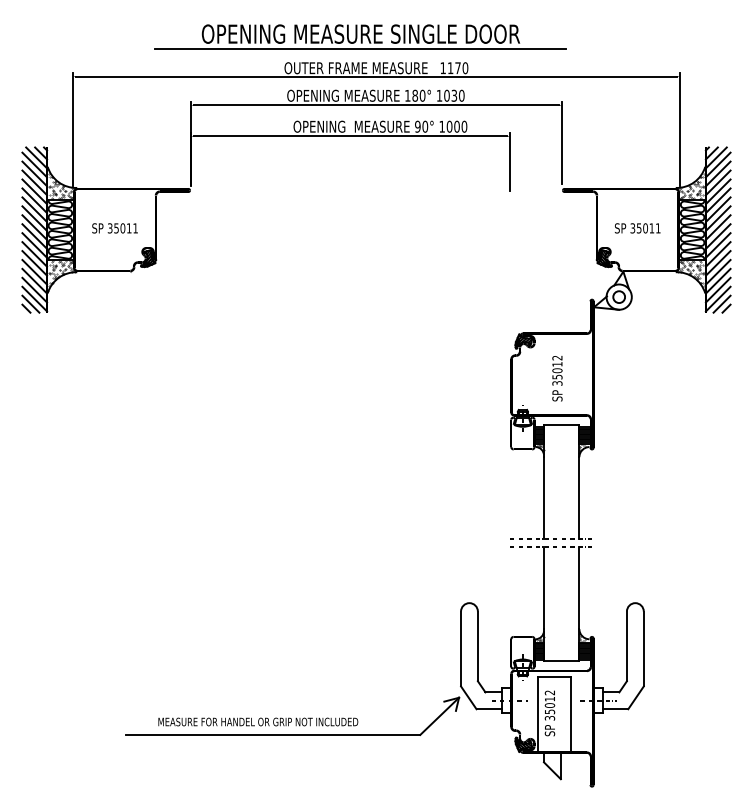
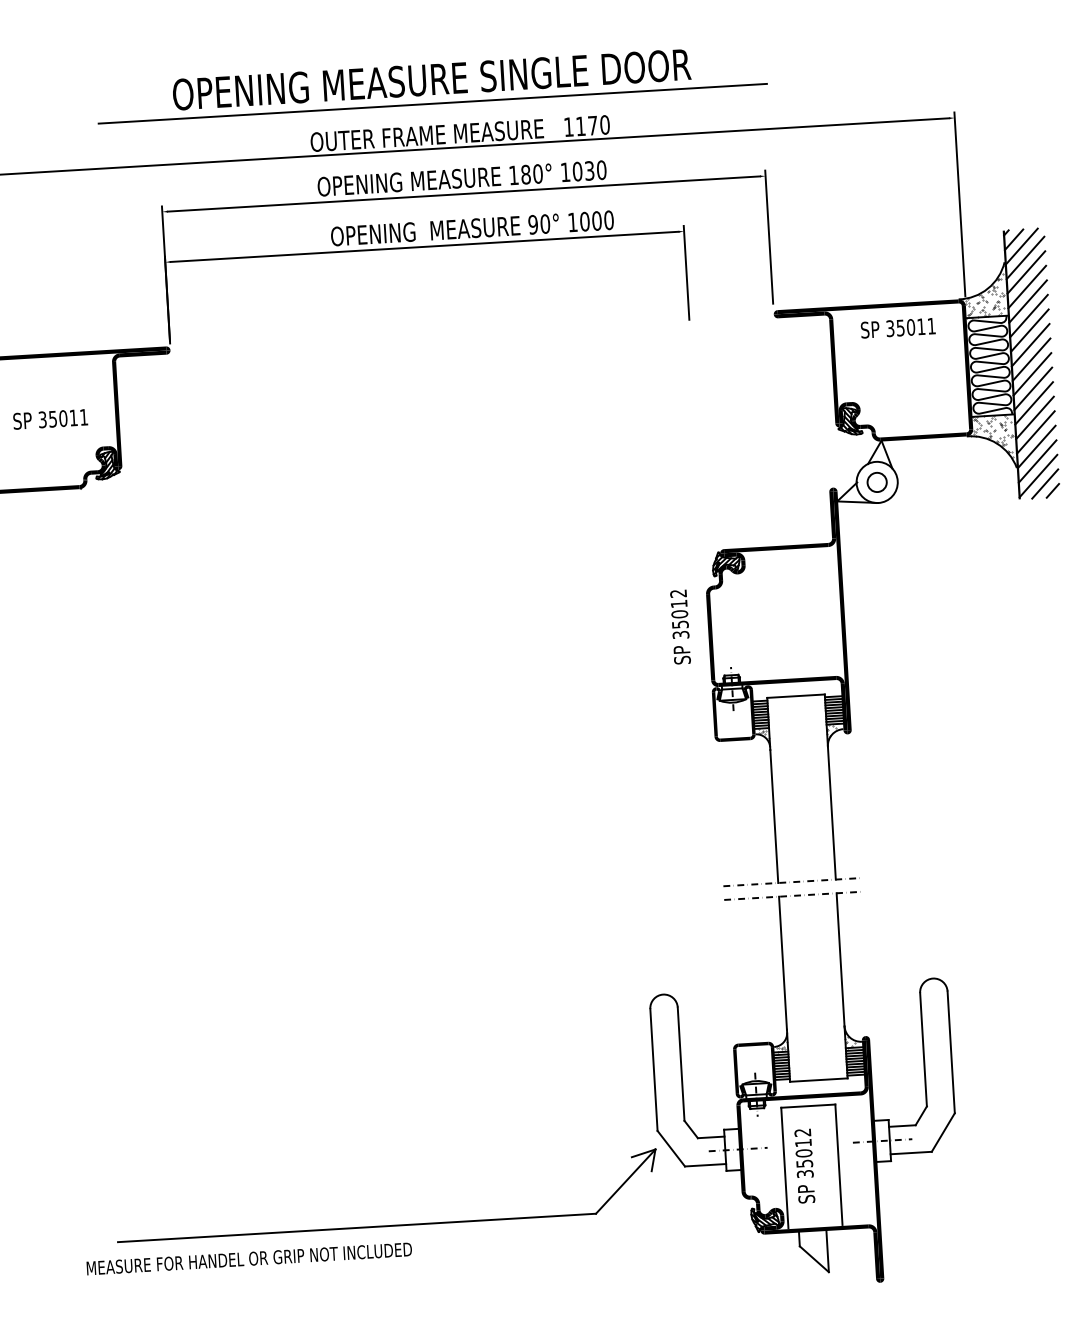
text: (637, 228) -> (897, 328), moved
text: (557, 378) -> (680, 626), moved
text: (258, 721) -> (249, 1258), moved

